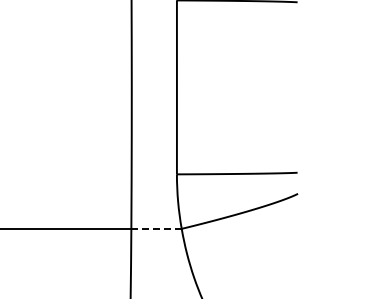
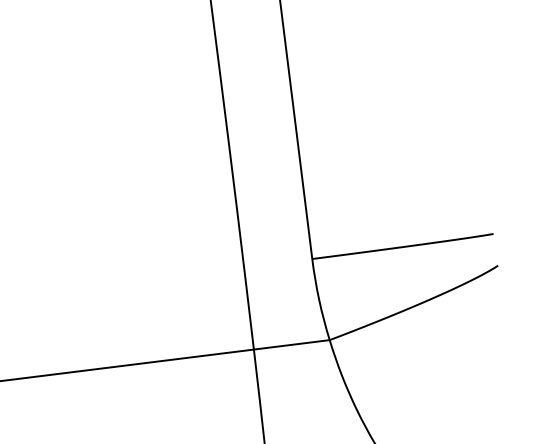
line: (156, 228) -> (291, 344), dashed -> solid

